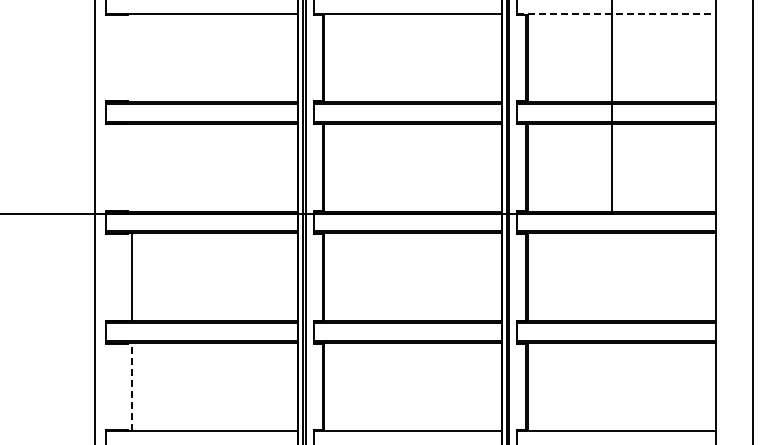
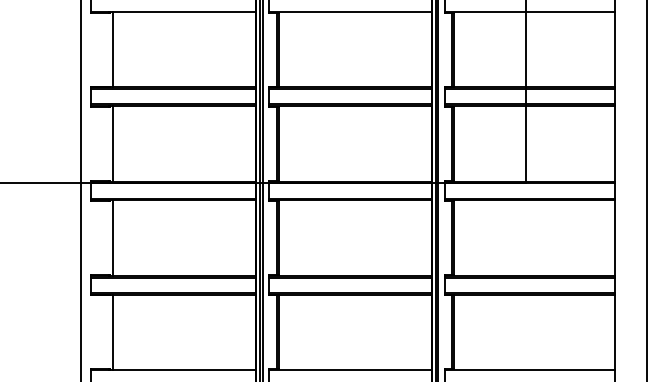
line: (617, 14) -> (530, 12), dashed -> solid
line: (131, 57) -> (113, 49), added
line: (131, 167) -> (113, 143), added
line: (131, 386) -> (113, 331), dashed -> solid

